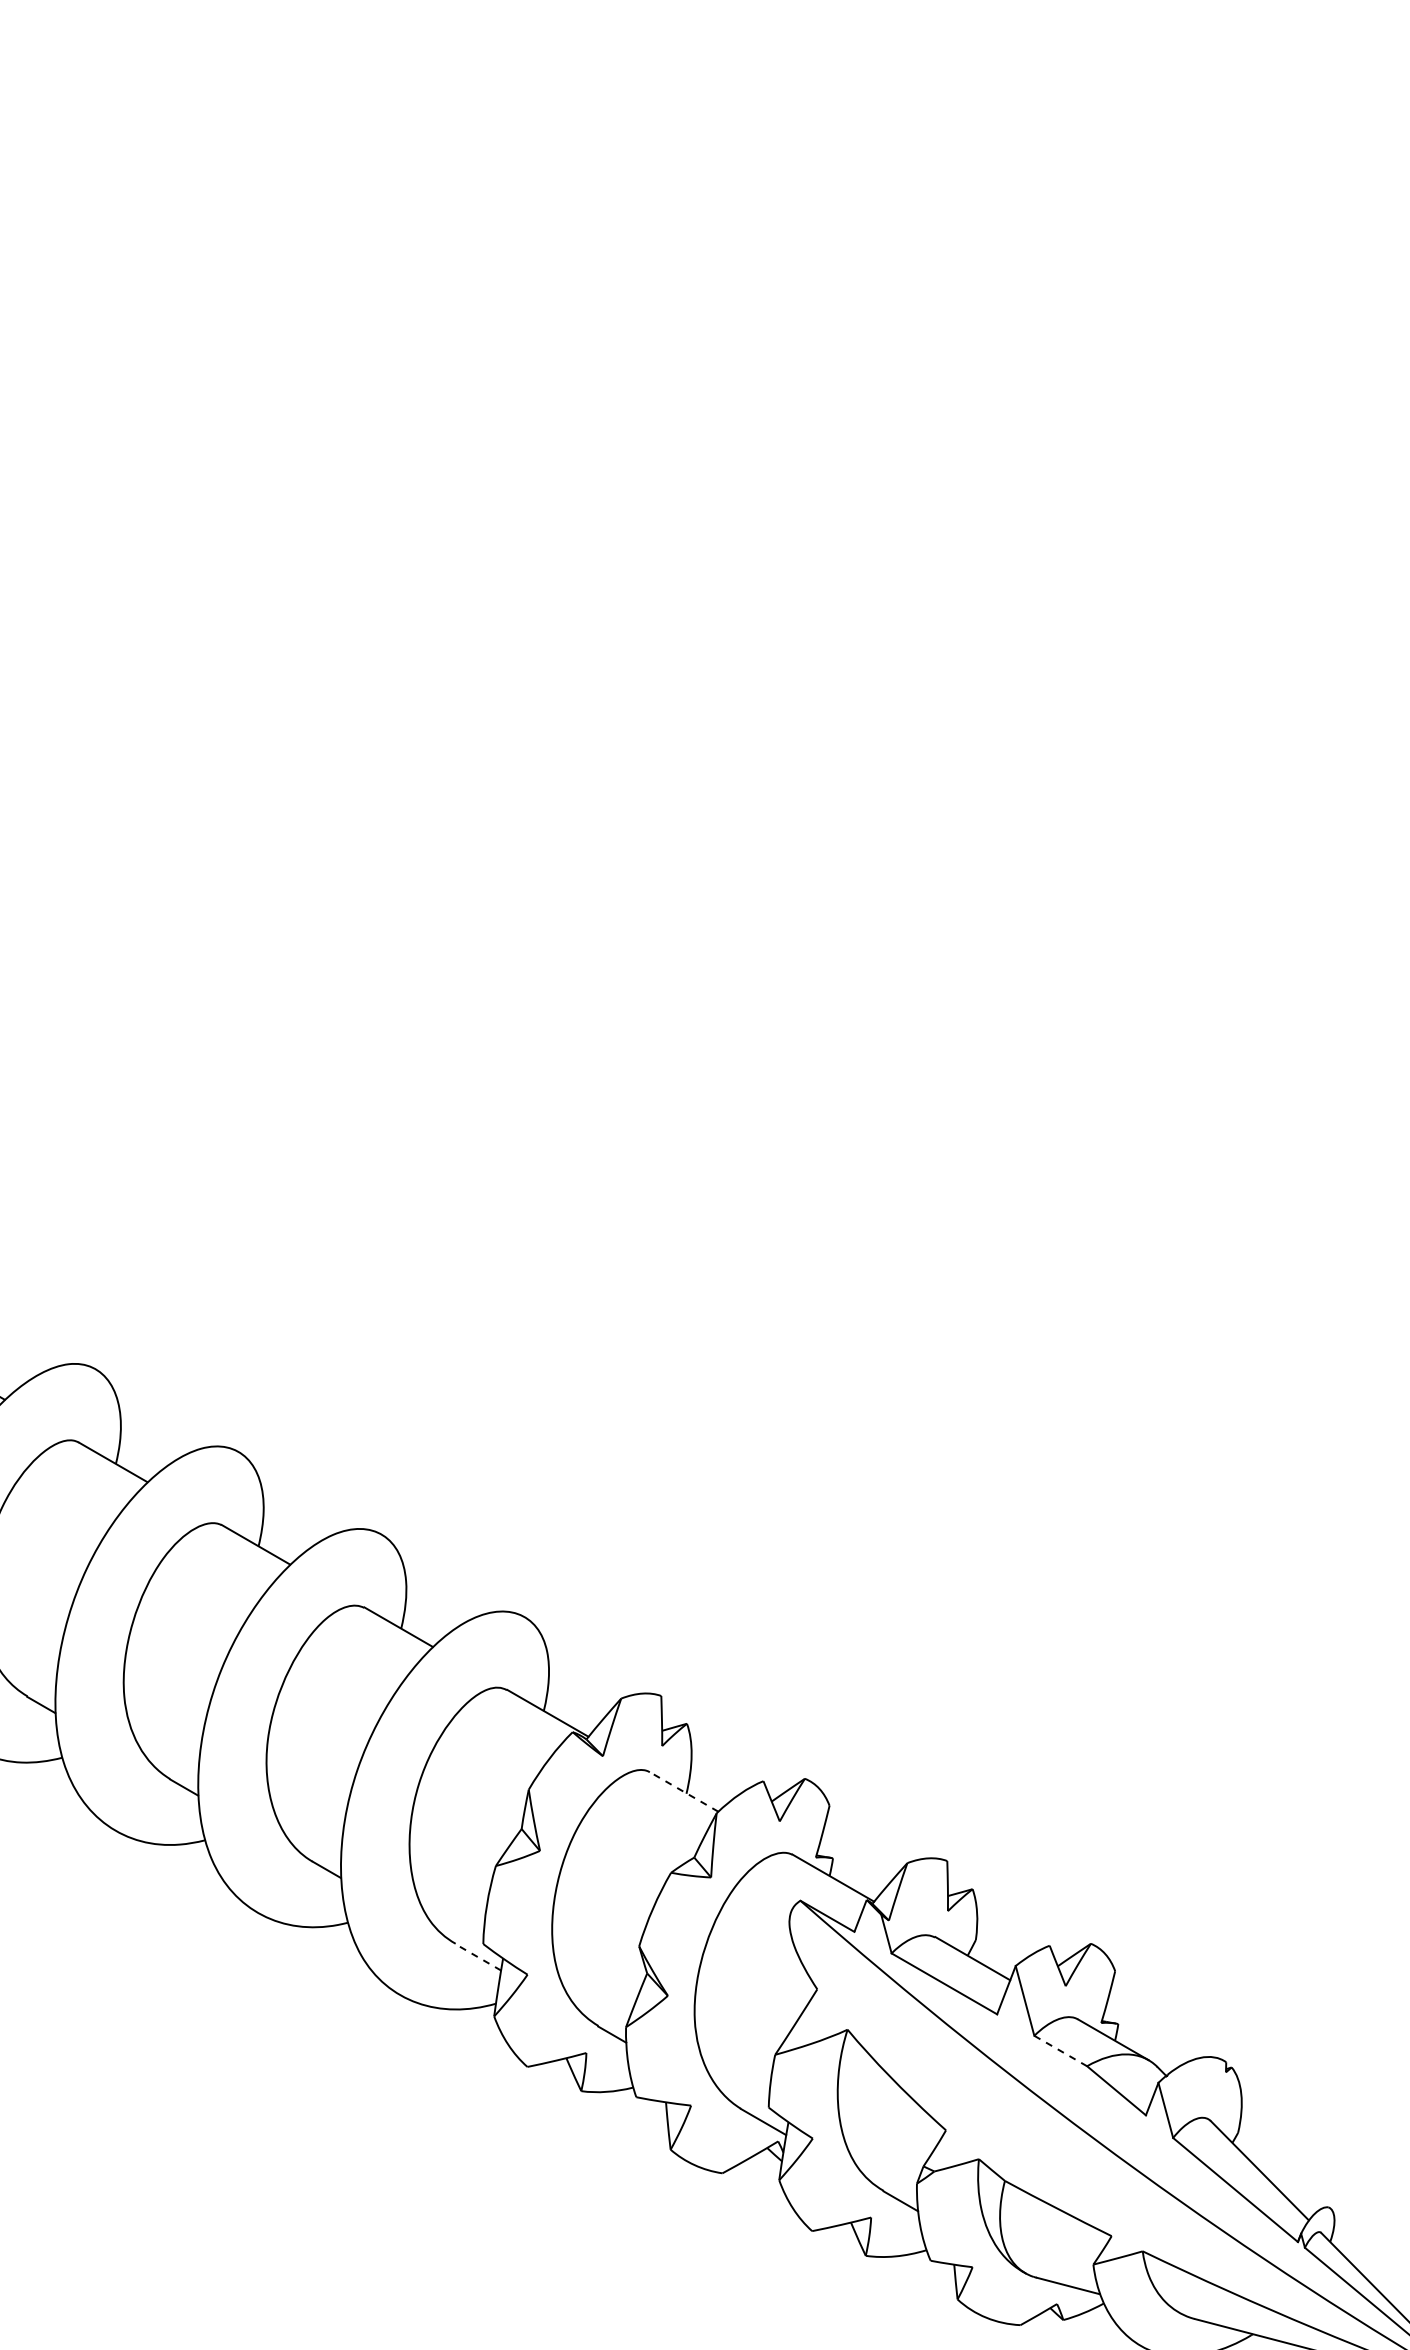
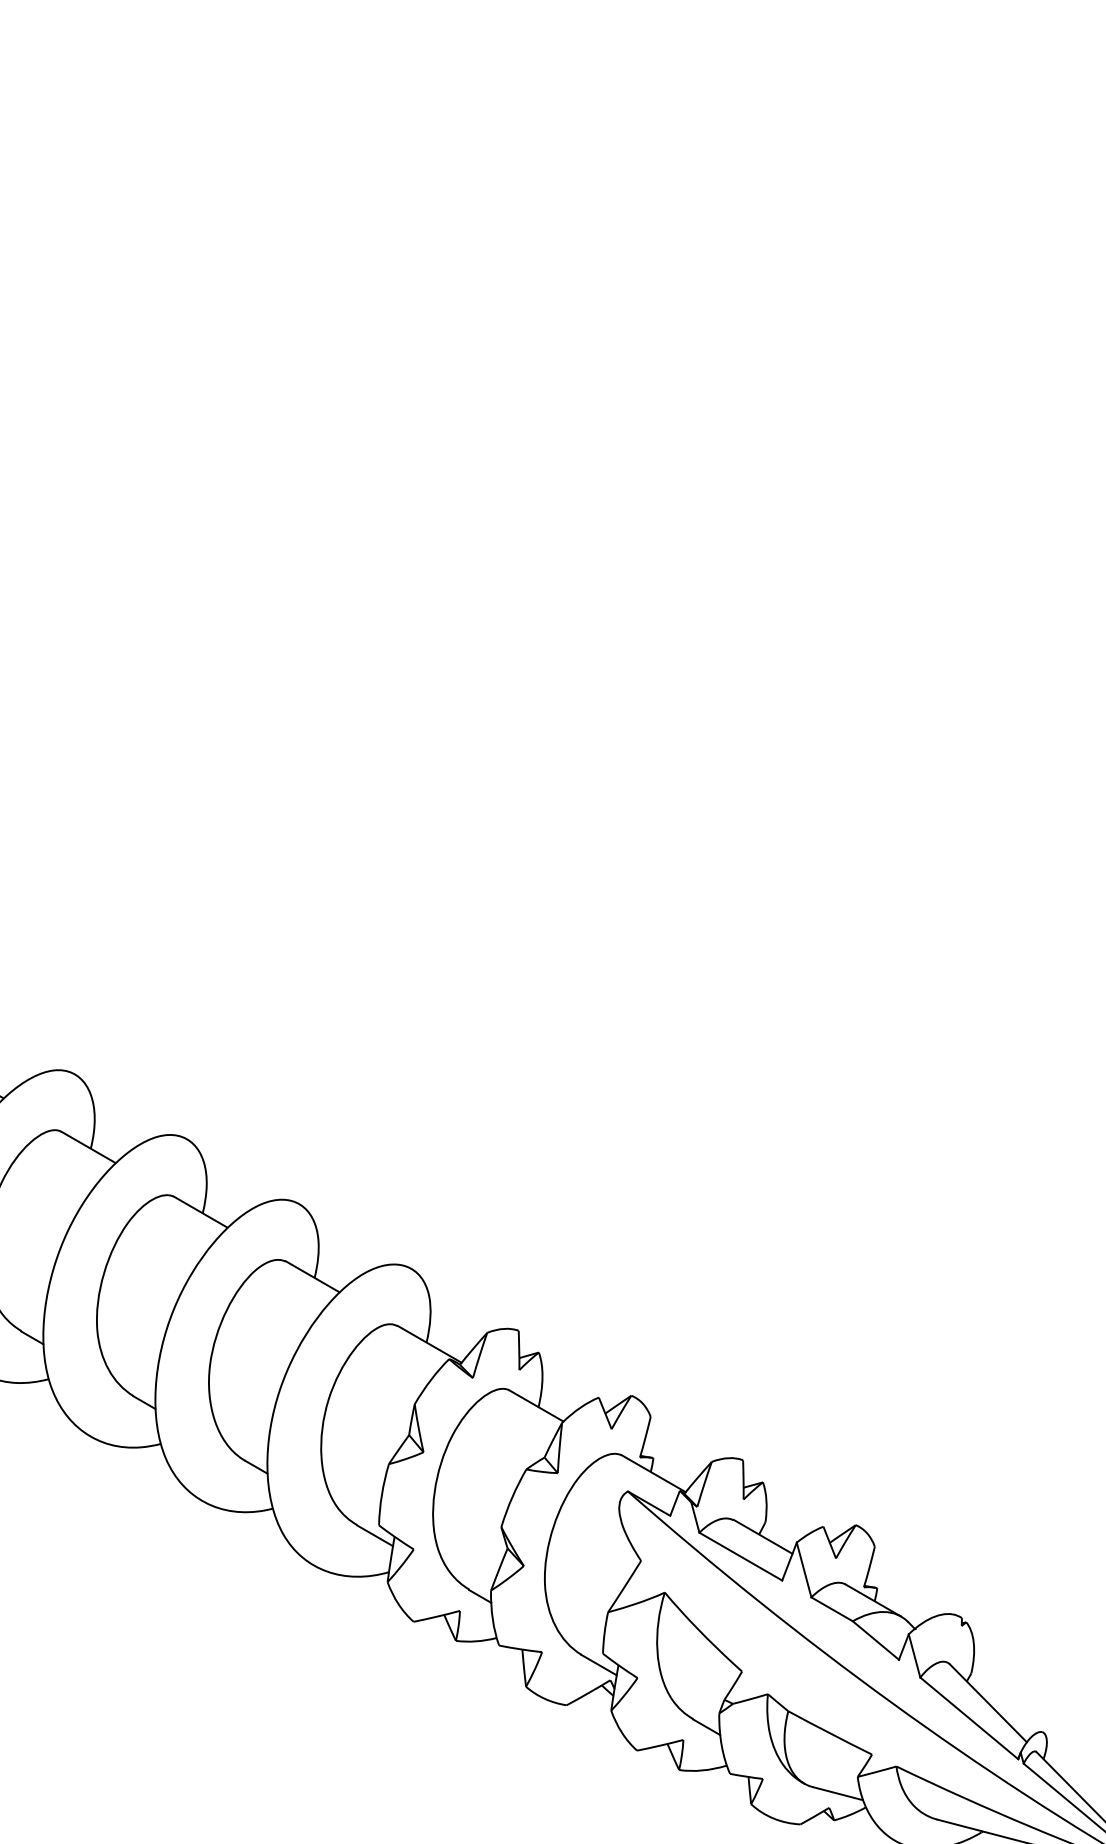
line: (684, 1791) -> (536, 1405), dashed -> solid
line: (477, 1957) -> (374, 1535), dashed -> solid
line: (1061, 2051) -> (832, 1609), dashed -> solid

